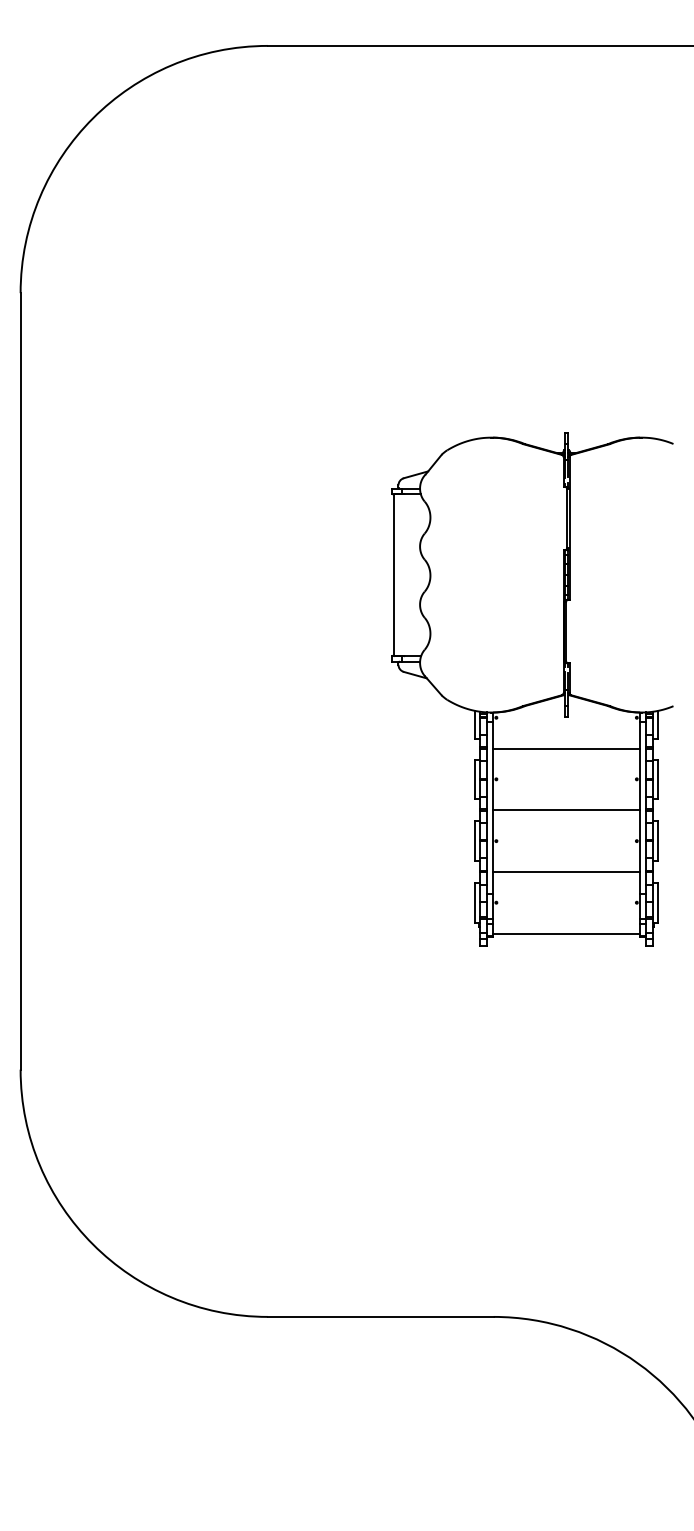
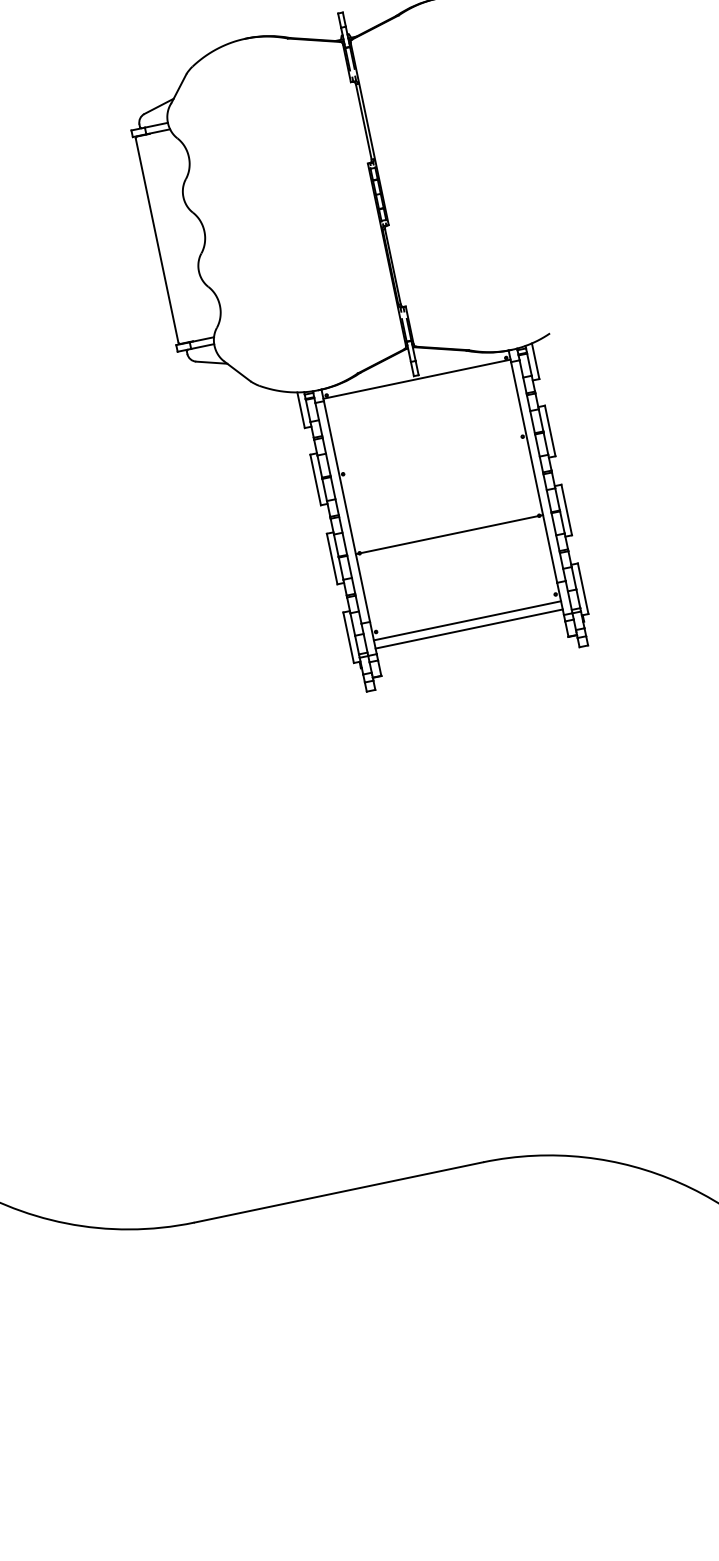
line: (566, 748) -> (416, 379), moved
line: (566, 810) -> (449, 534), moved
line: (566, 872) -> (469, 629), moved
line: (566, 933) -> (467, 620), moved

